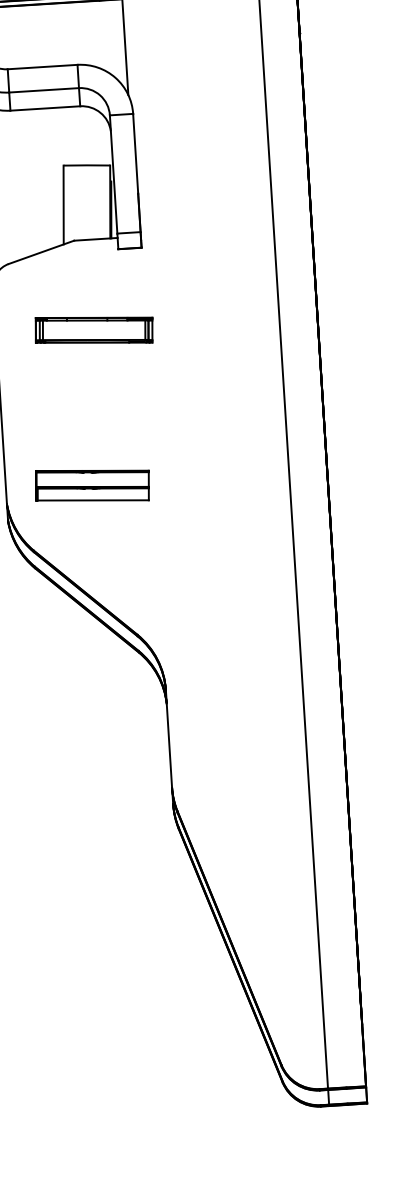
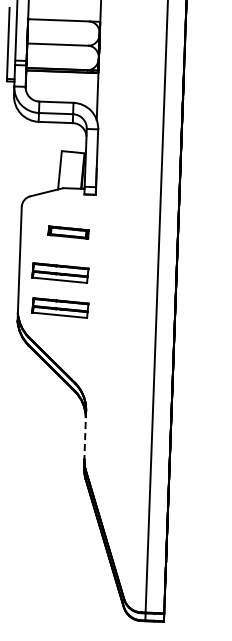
part: (93, 329) -> (68, 232), size x0.7
part: (85, 413) -> (60, 272), added
line: (169, 737) -> (85, 434), solid -> dashed

